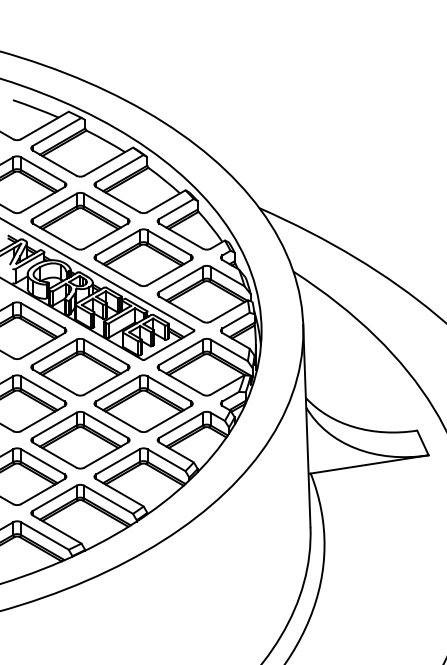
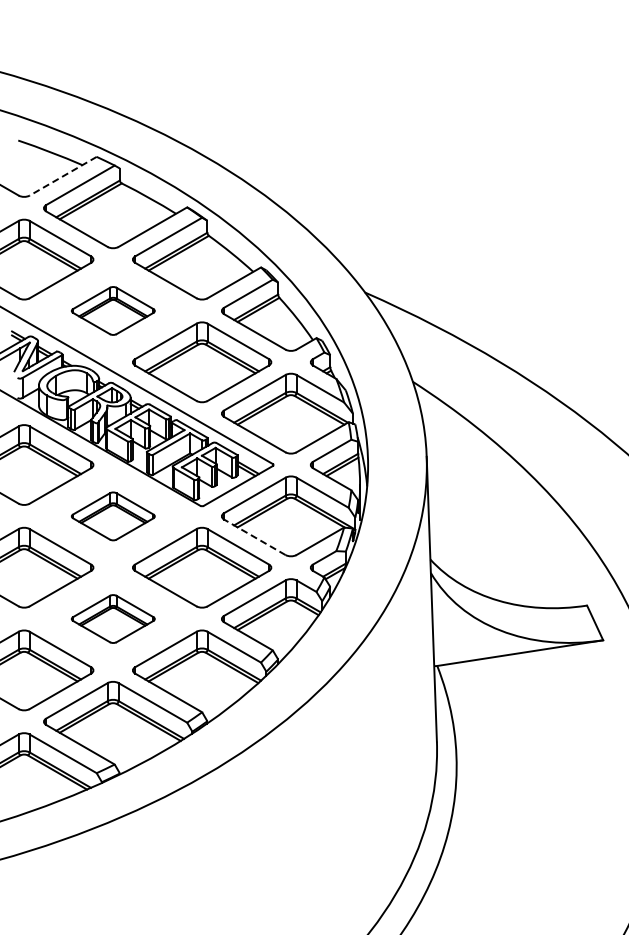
line: (45, 125) -> (63, 176), solid -> dashed
part: (80, 220) -> (113, 310), size x0.6
part: (80, 367) -> (113, 516), size x0.6
line: (180, 382) -> (254, 537), solid -> dashed
part: (80, 439) -> (113, 618), size x0.6

